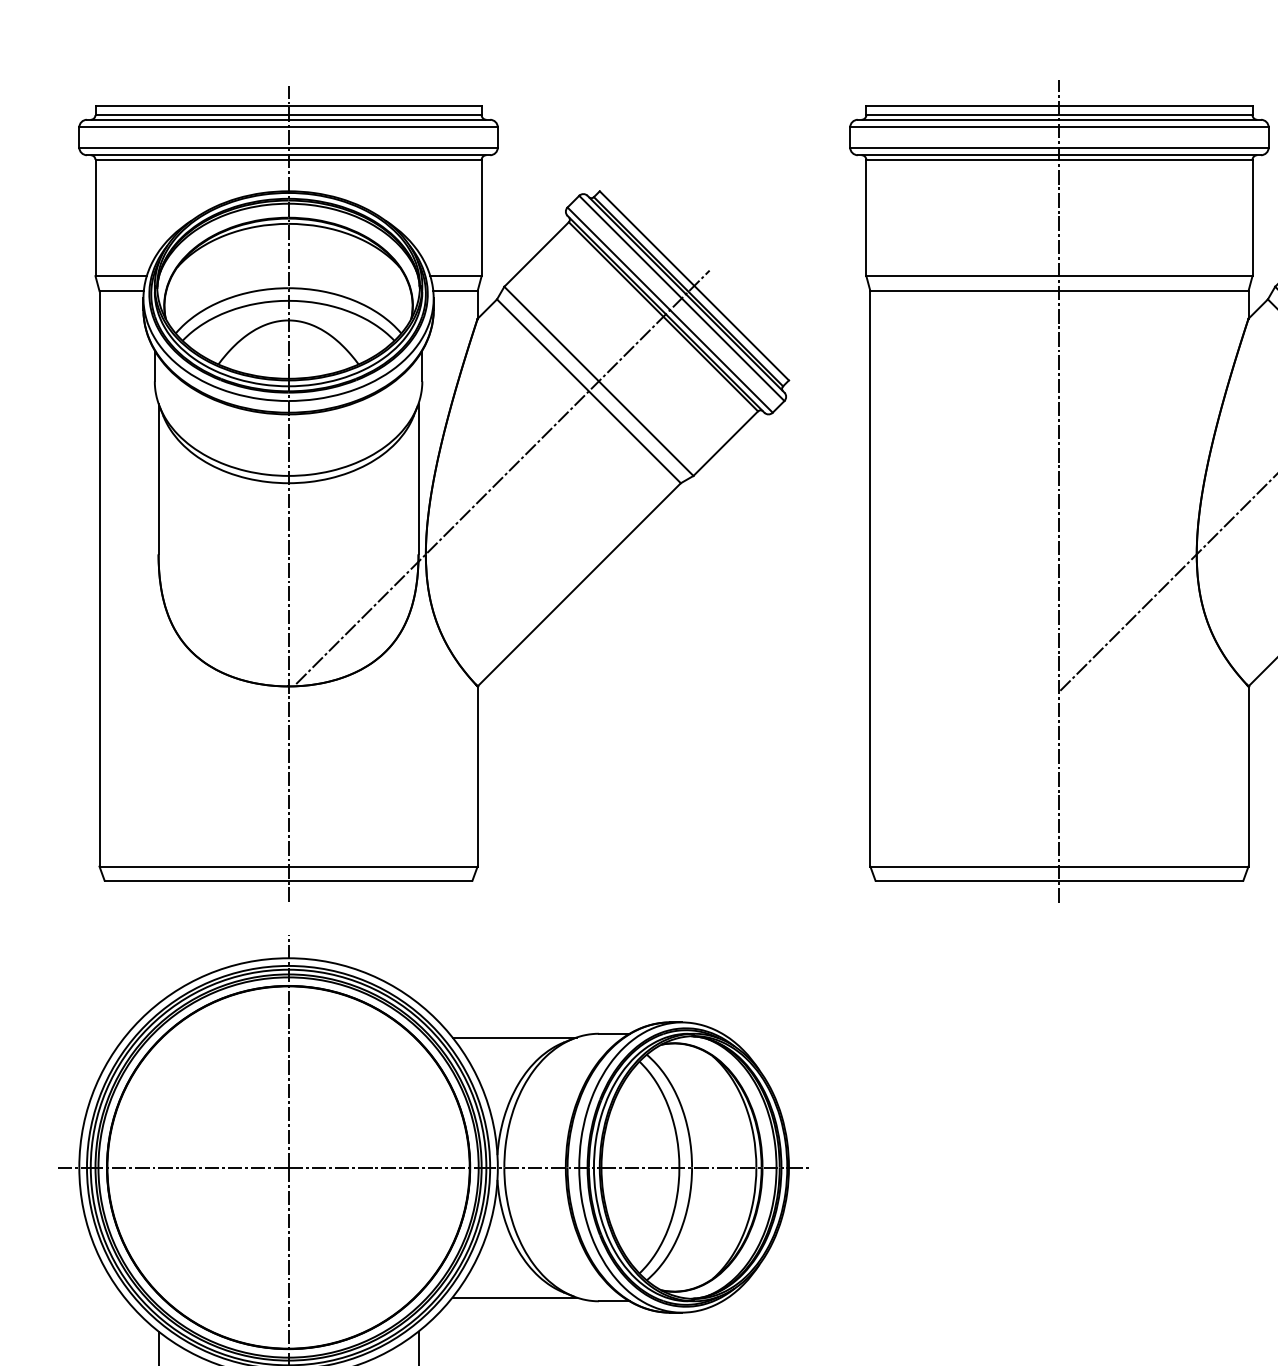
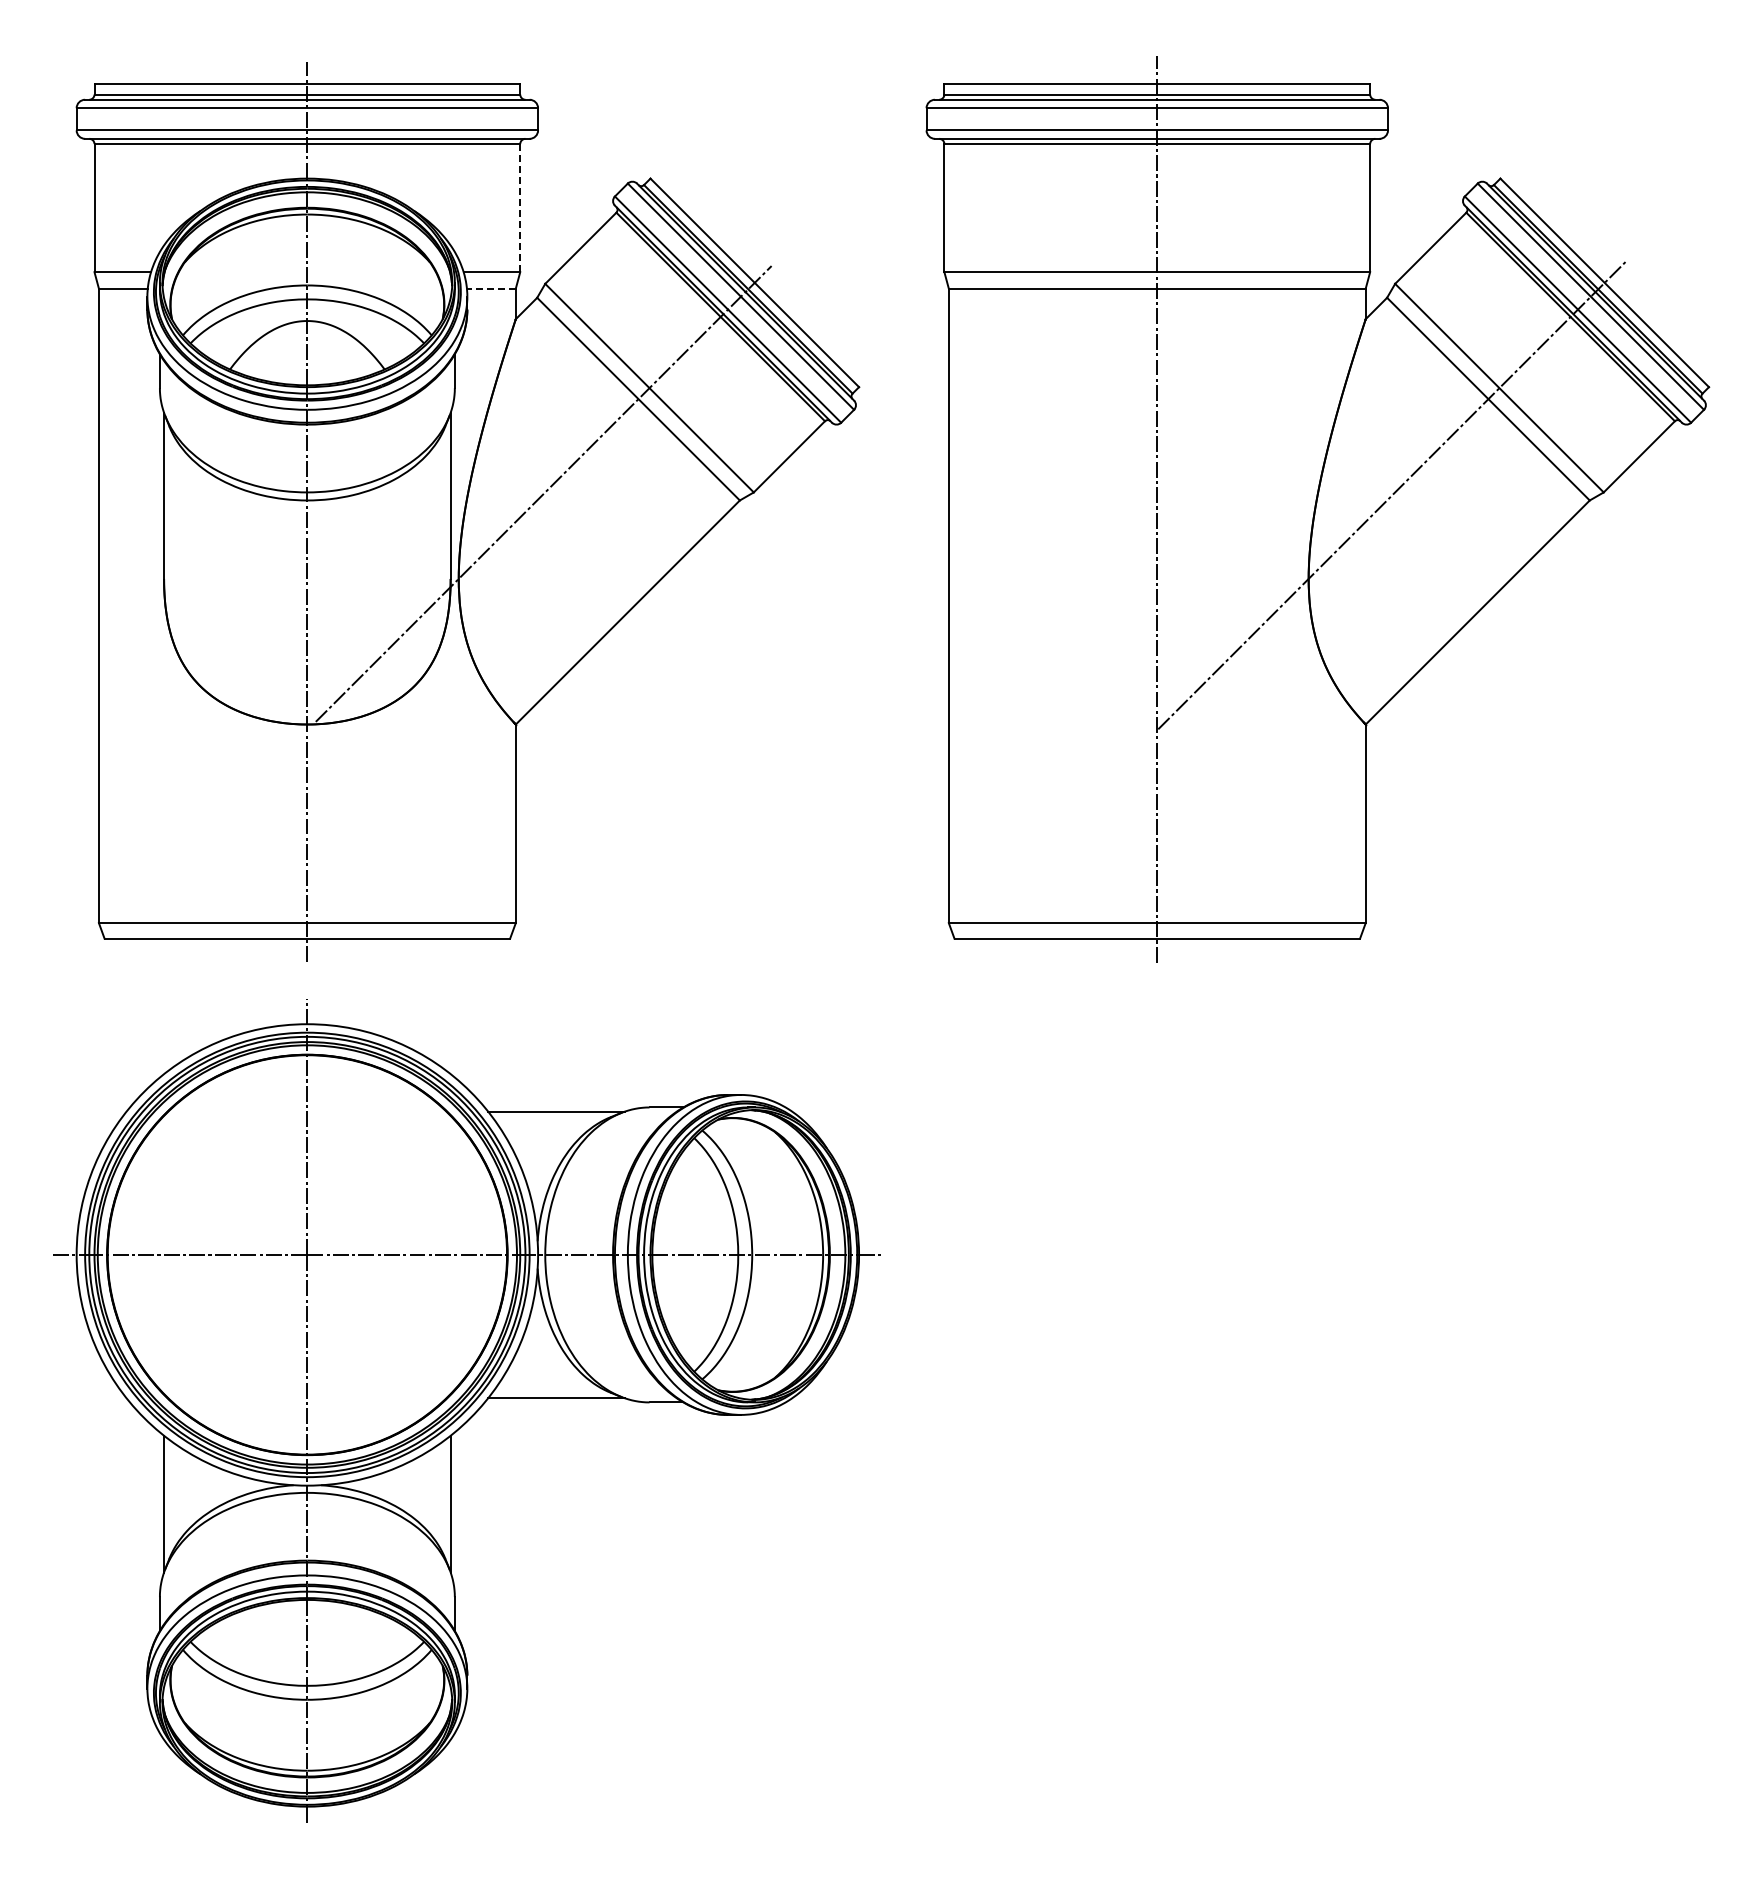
line: (481, 218) -> (520, 208), solid -> dashed
line: (454, 290) -> (490, 288), solid -> dashed

